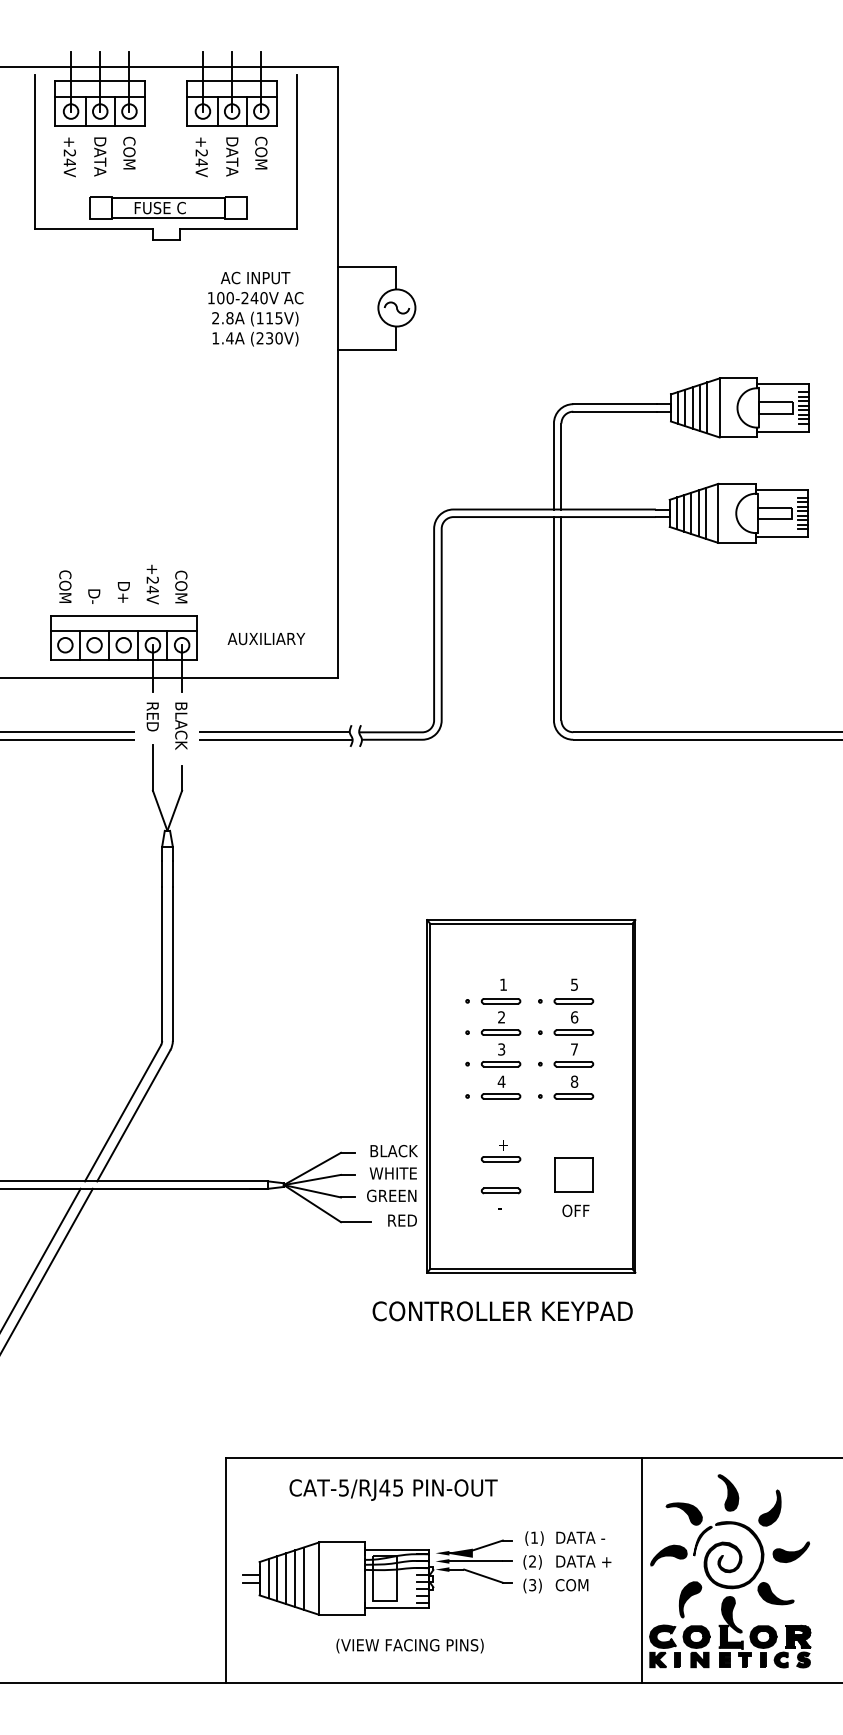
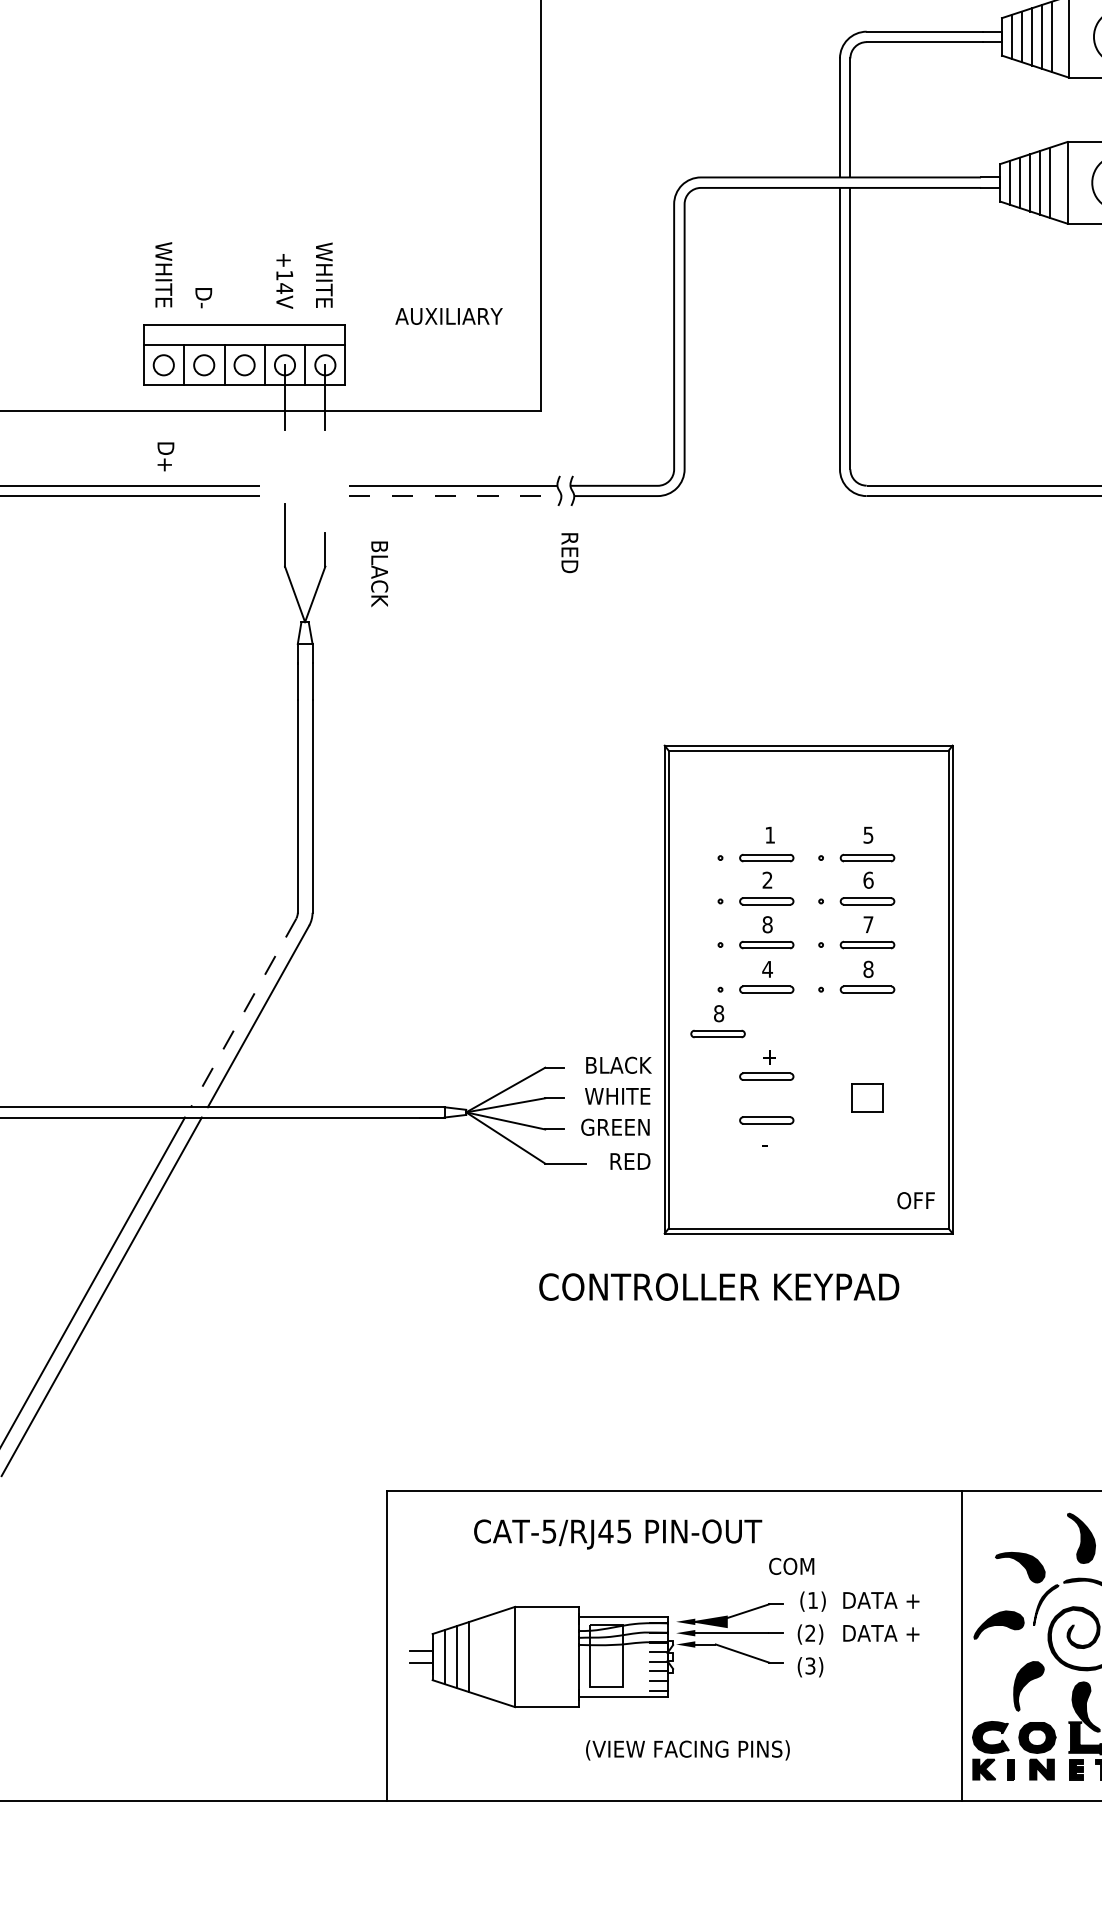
text: (65, 579) -> (164, 274), COM -> WHITE
text: (152, 579) -> (284, 274), +24V -> +14V
text: (181, 579) -> (324, 274), COM -> WHITE
text: (123, 592) -> (165, 456), moved
text: (266, 639) -> (449, 317), moved
text: (152, 716) -> (569, 552), moved
text: (181, 725) -> (379, 573), moved
line: (275, 739) -> (454, 495), solid -> dashed
text: (501, 1049) -> (767, 924), 3 -> 8
line: (122, 1113) -> (242, 1013), solid -> dashed
part: (465, 1119) -> (717, 1021), added
part: (573, 1174) -> (867, 1097), size x0.6
text: (575, 1210) -> (915, 1200), moved
text: (502, 1311) -> (718, 1287), moved
text: (606, 1538) -> (912, 1601), DATA - -> DATA +
line: (295, 1578) -> (482, 1656), removed
line: (303, 1578) -> (493, 1656), removed
text: (571, 1585) -> (790, 1566), moved
text: (409, 1645) -> (687, 1749), moved

